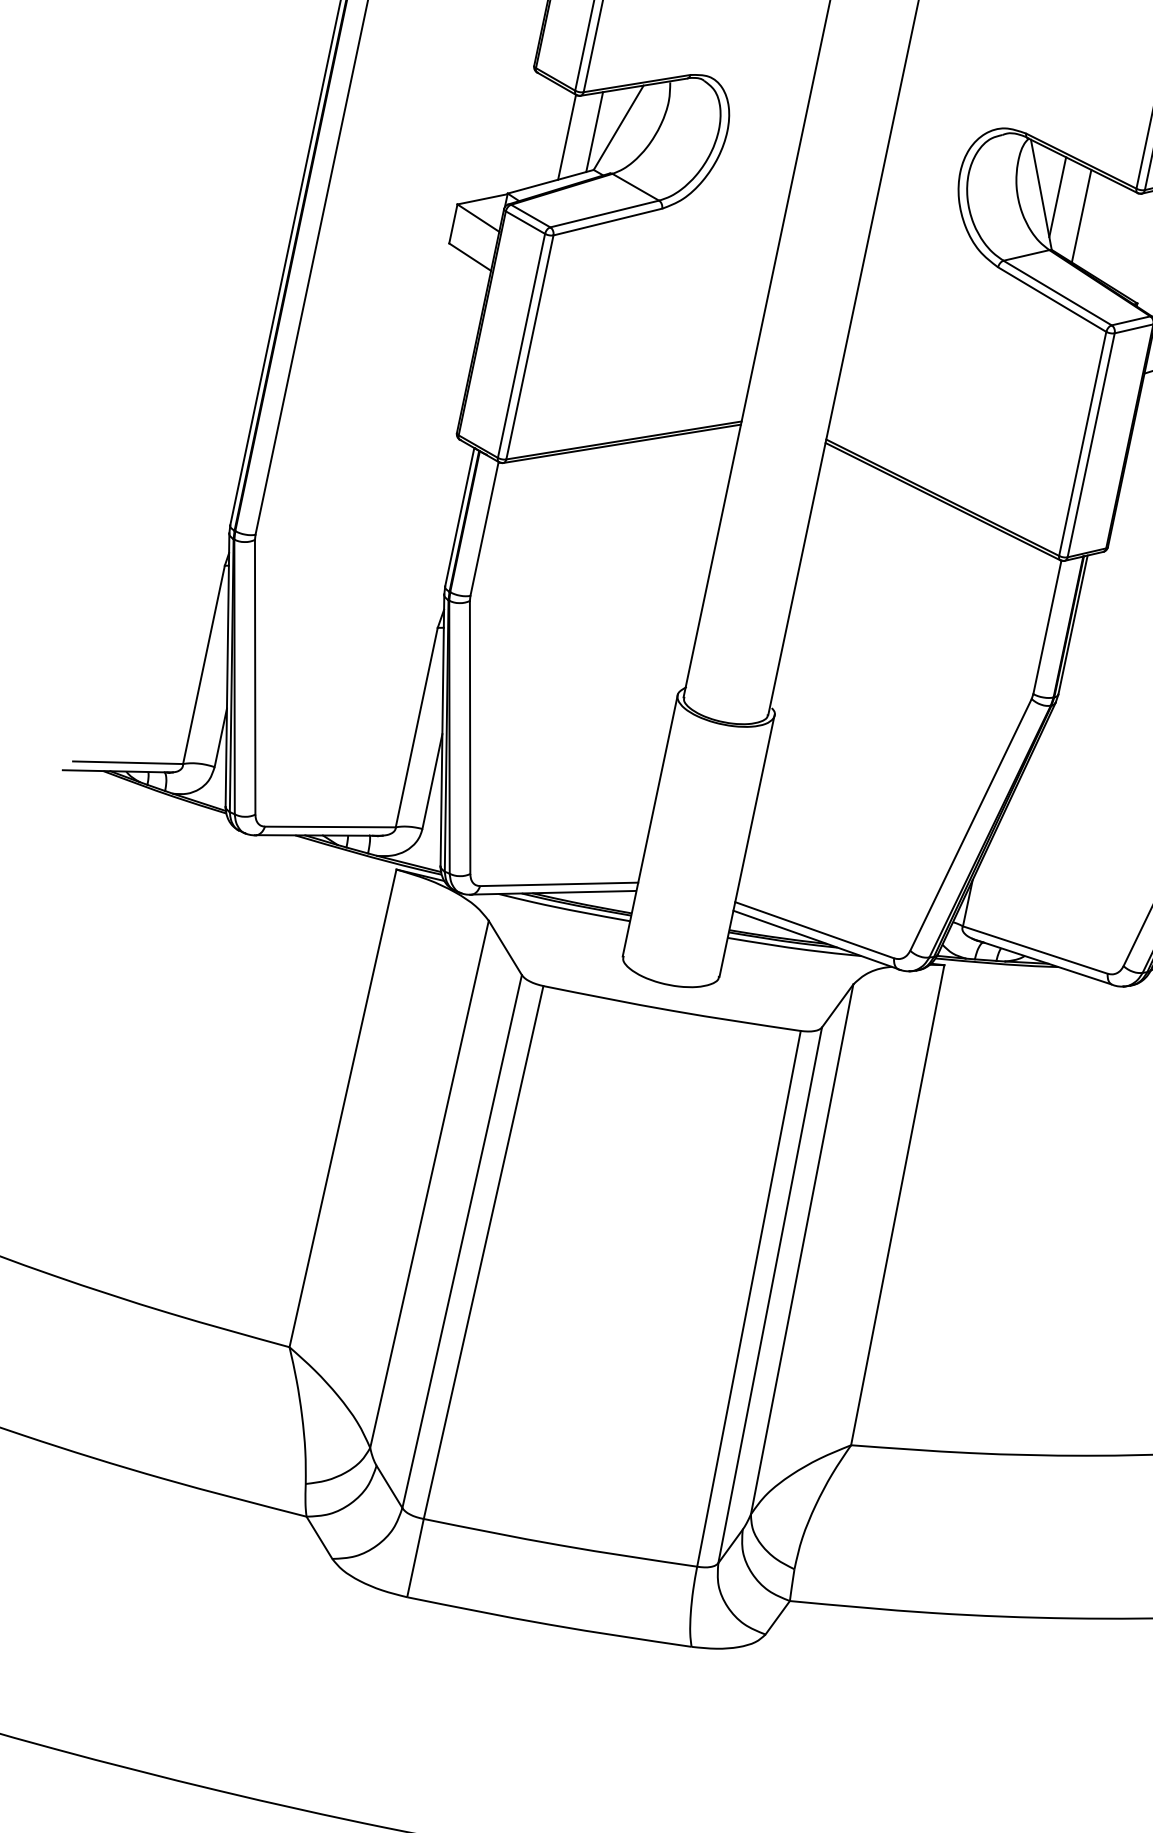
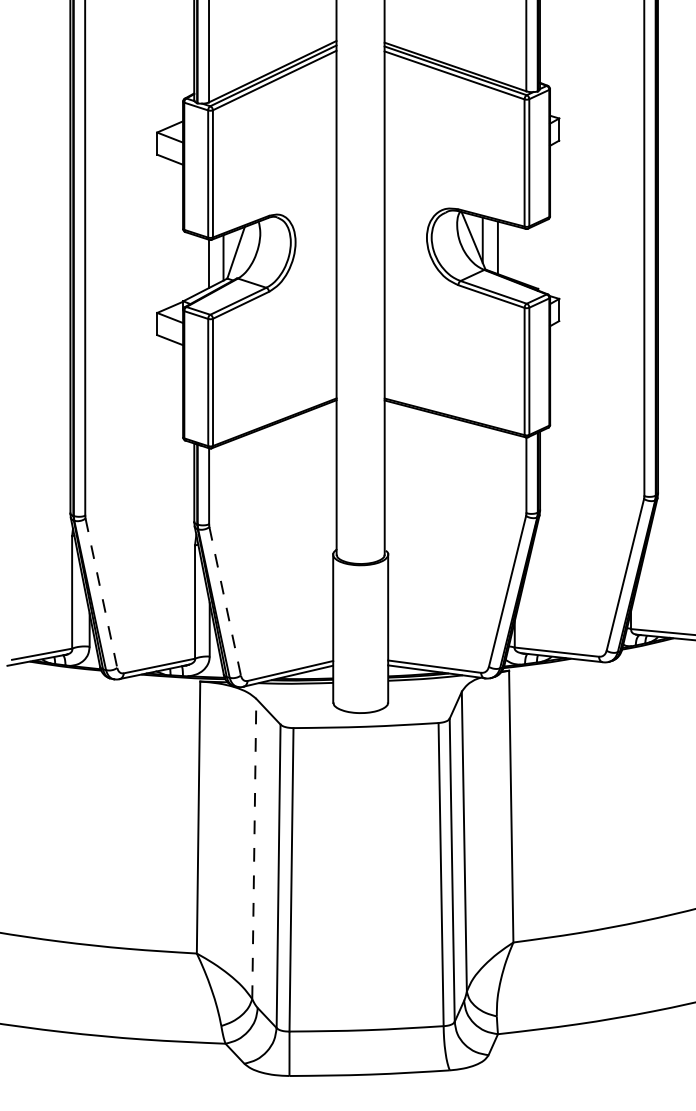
line: (255, 677) -> (101, 593), solid -> dashed
line: (470, 737) -> (225, 601), solid -> dashed
line: (430, 1183) -> (254, 848), solid -> dashed

